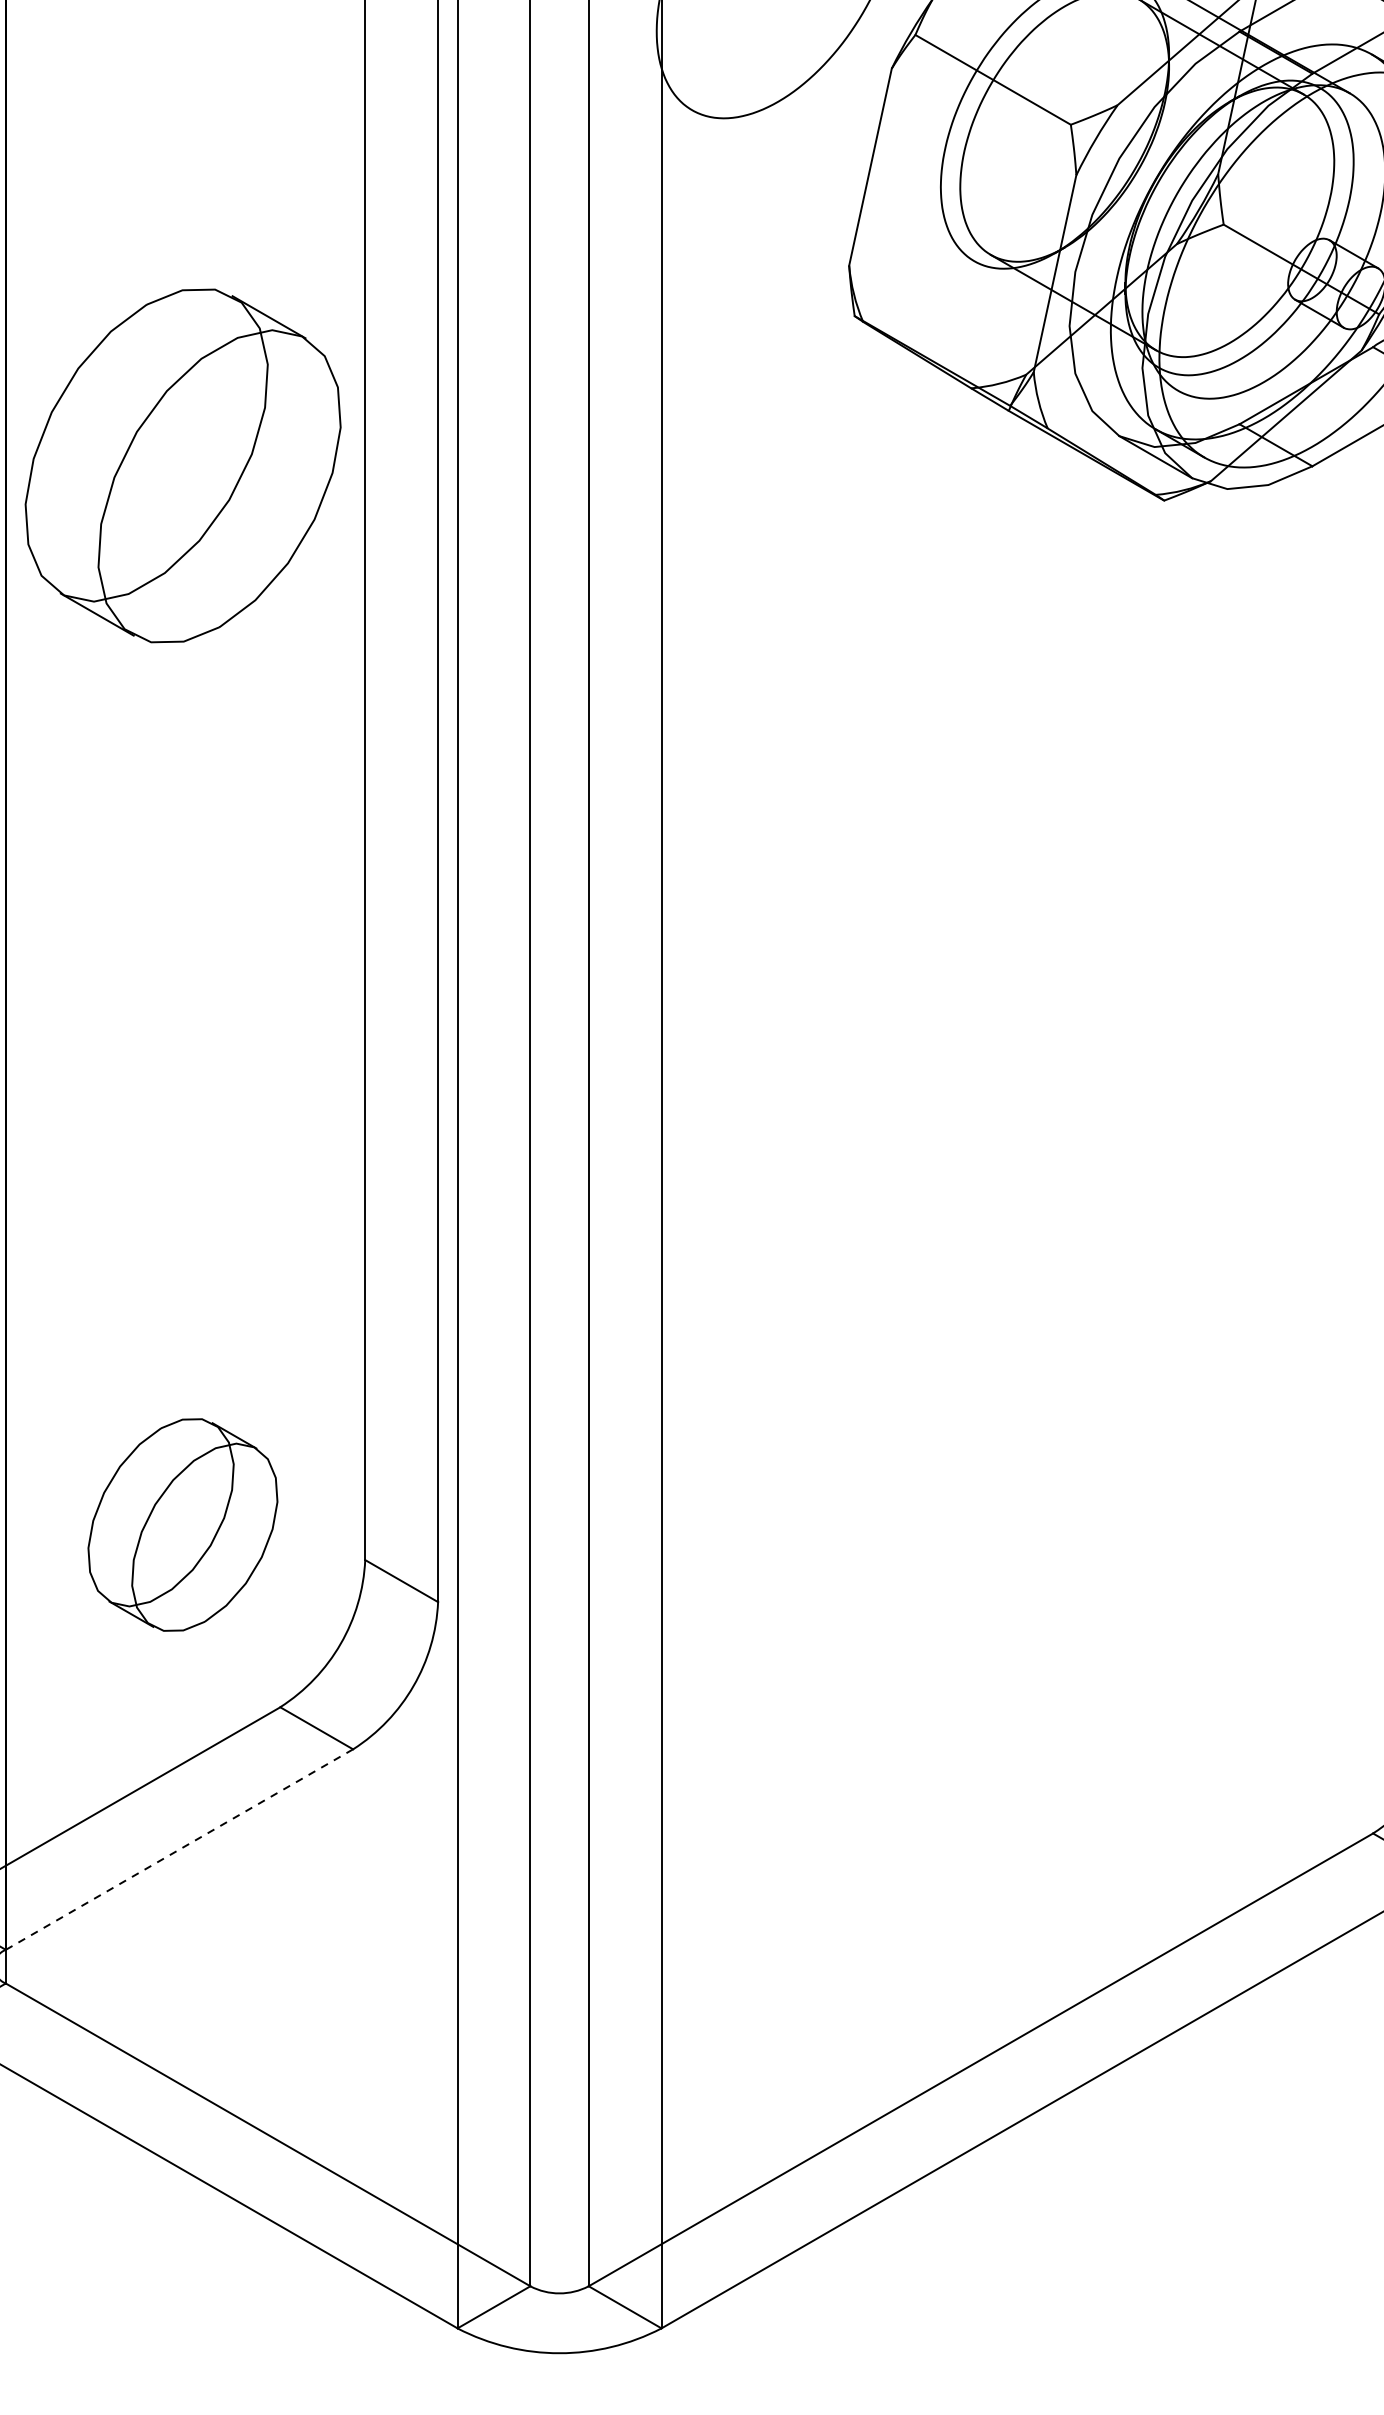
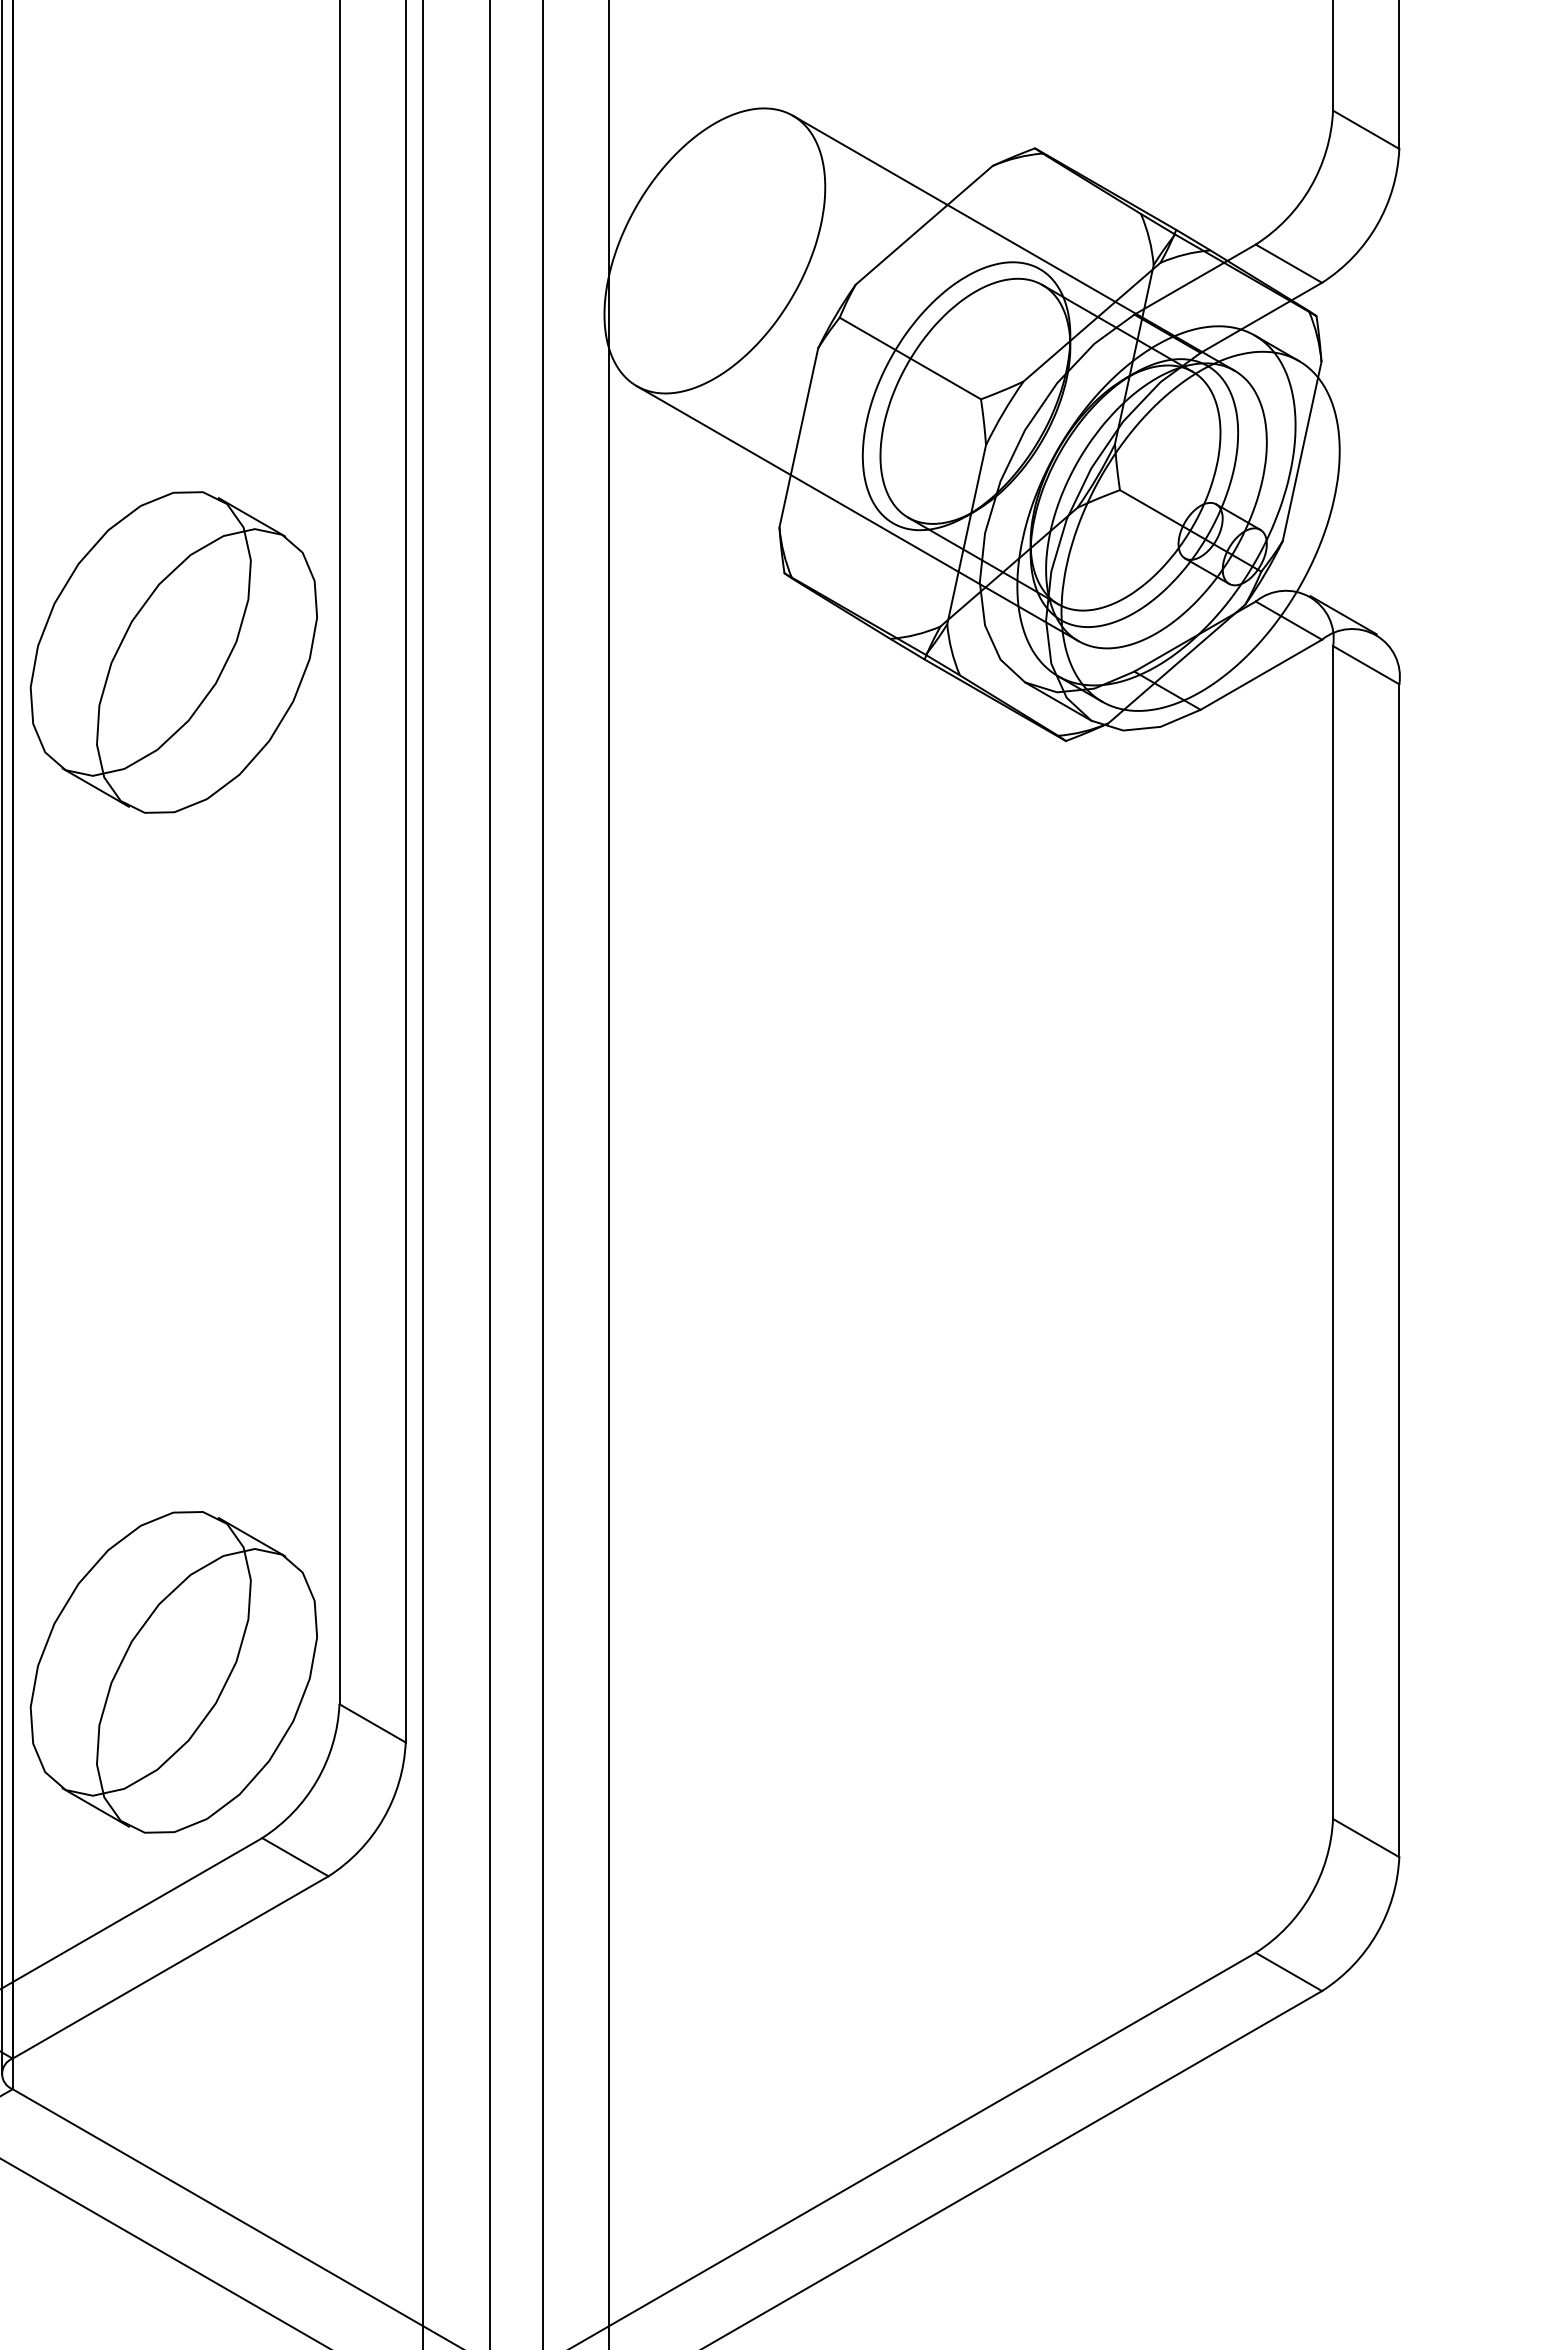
line: (935, 250) -> (857, 513), added
part: (182, 465) -> (173, 652), moved
part: (182, 1525) -> (173, 1672), size x1.67
line: (179, 1849) -> (170, 1967), dashed -> solid

